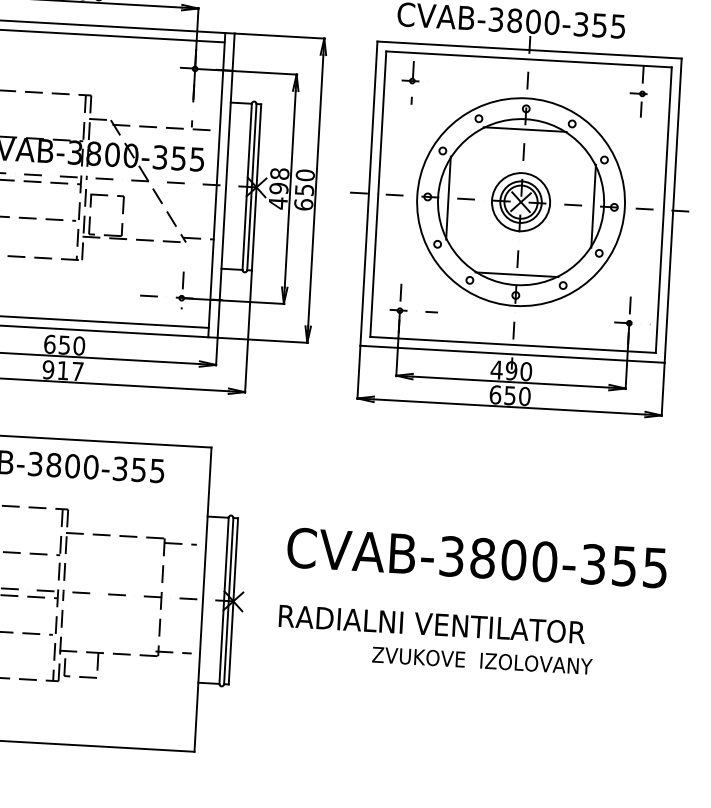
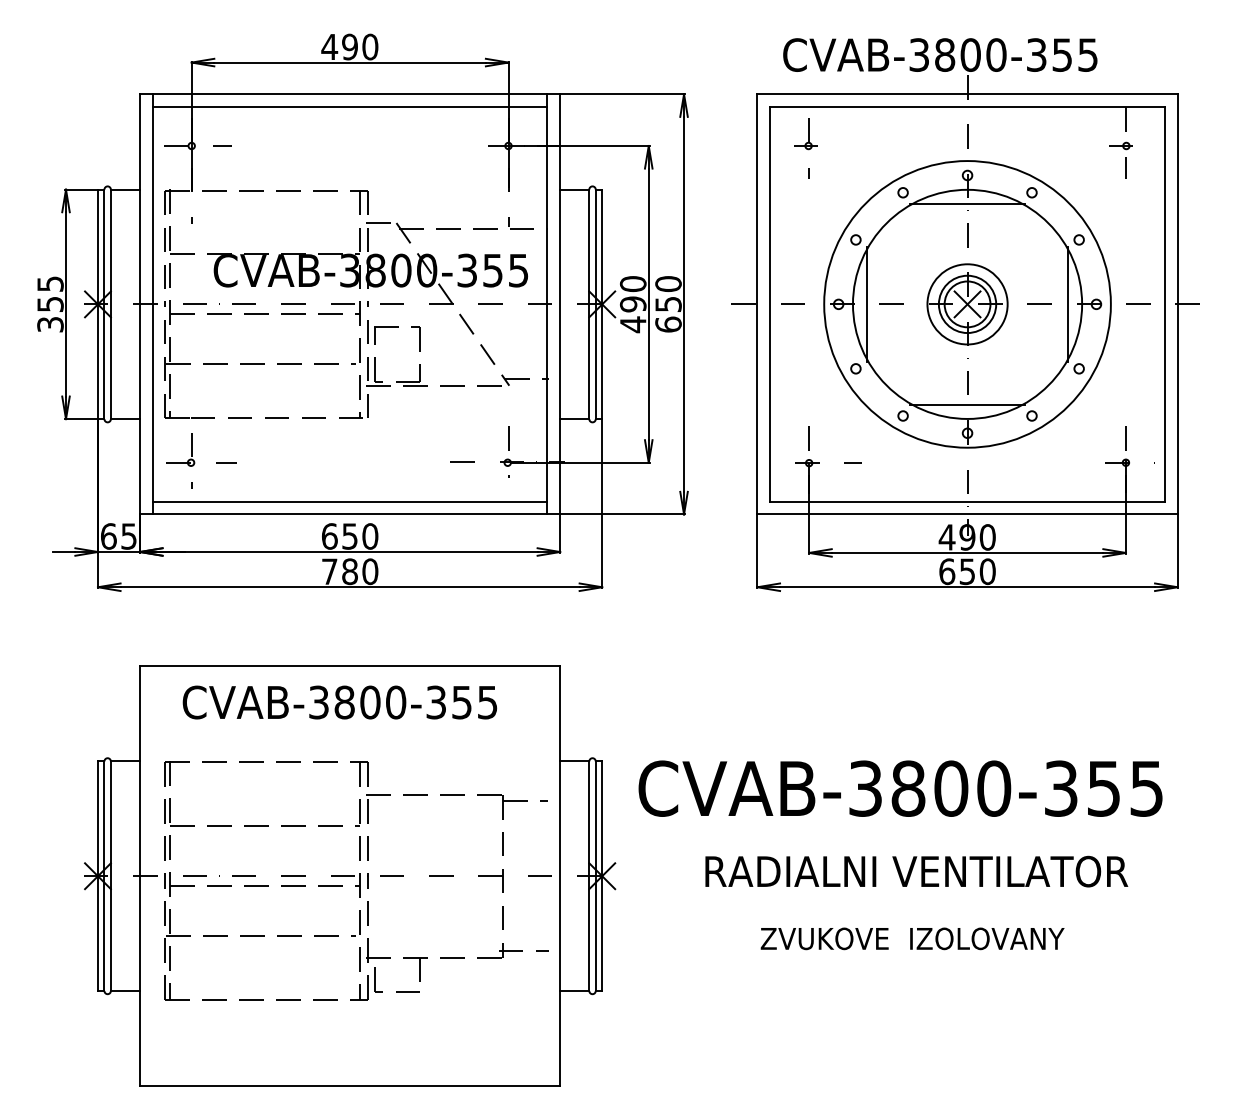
text: (280, 174) -> (633, 284), 498 -> 490
text: (62, 370) -> (349, 571), 917 -> 780
text: (477, 557) -> (900, 788), moved
text: (432, 624) -> (916, 871), moved
text: (482, 660) -> (912, 938), moved

